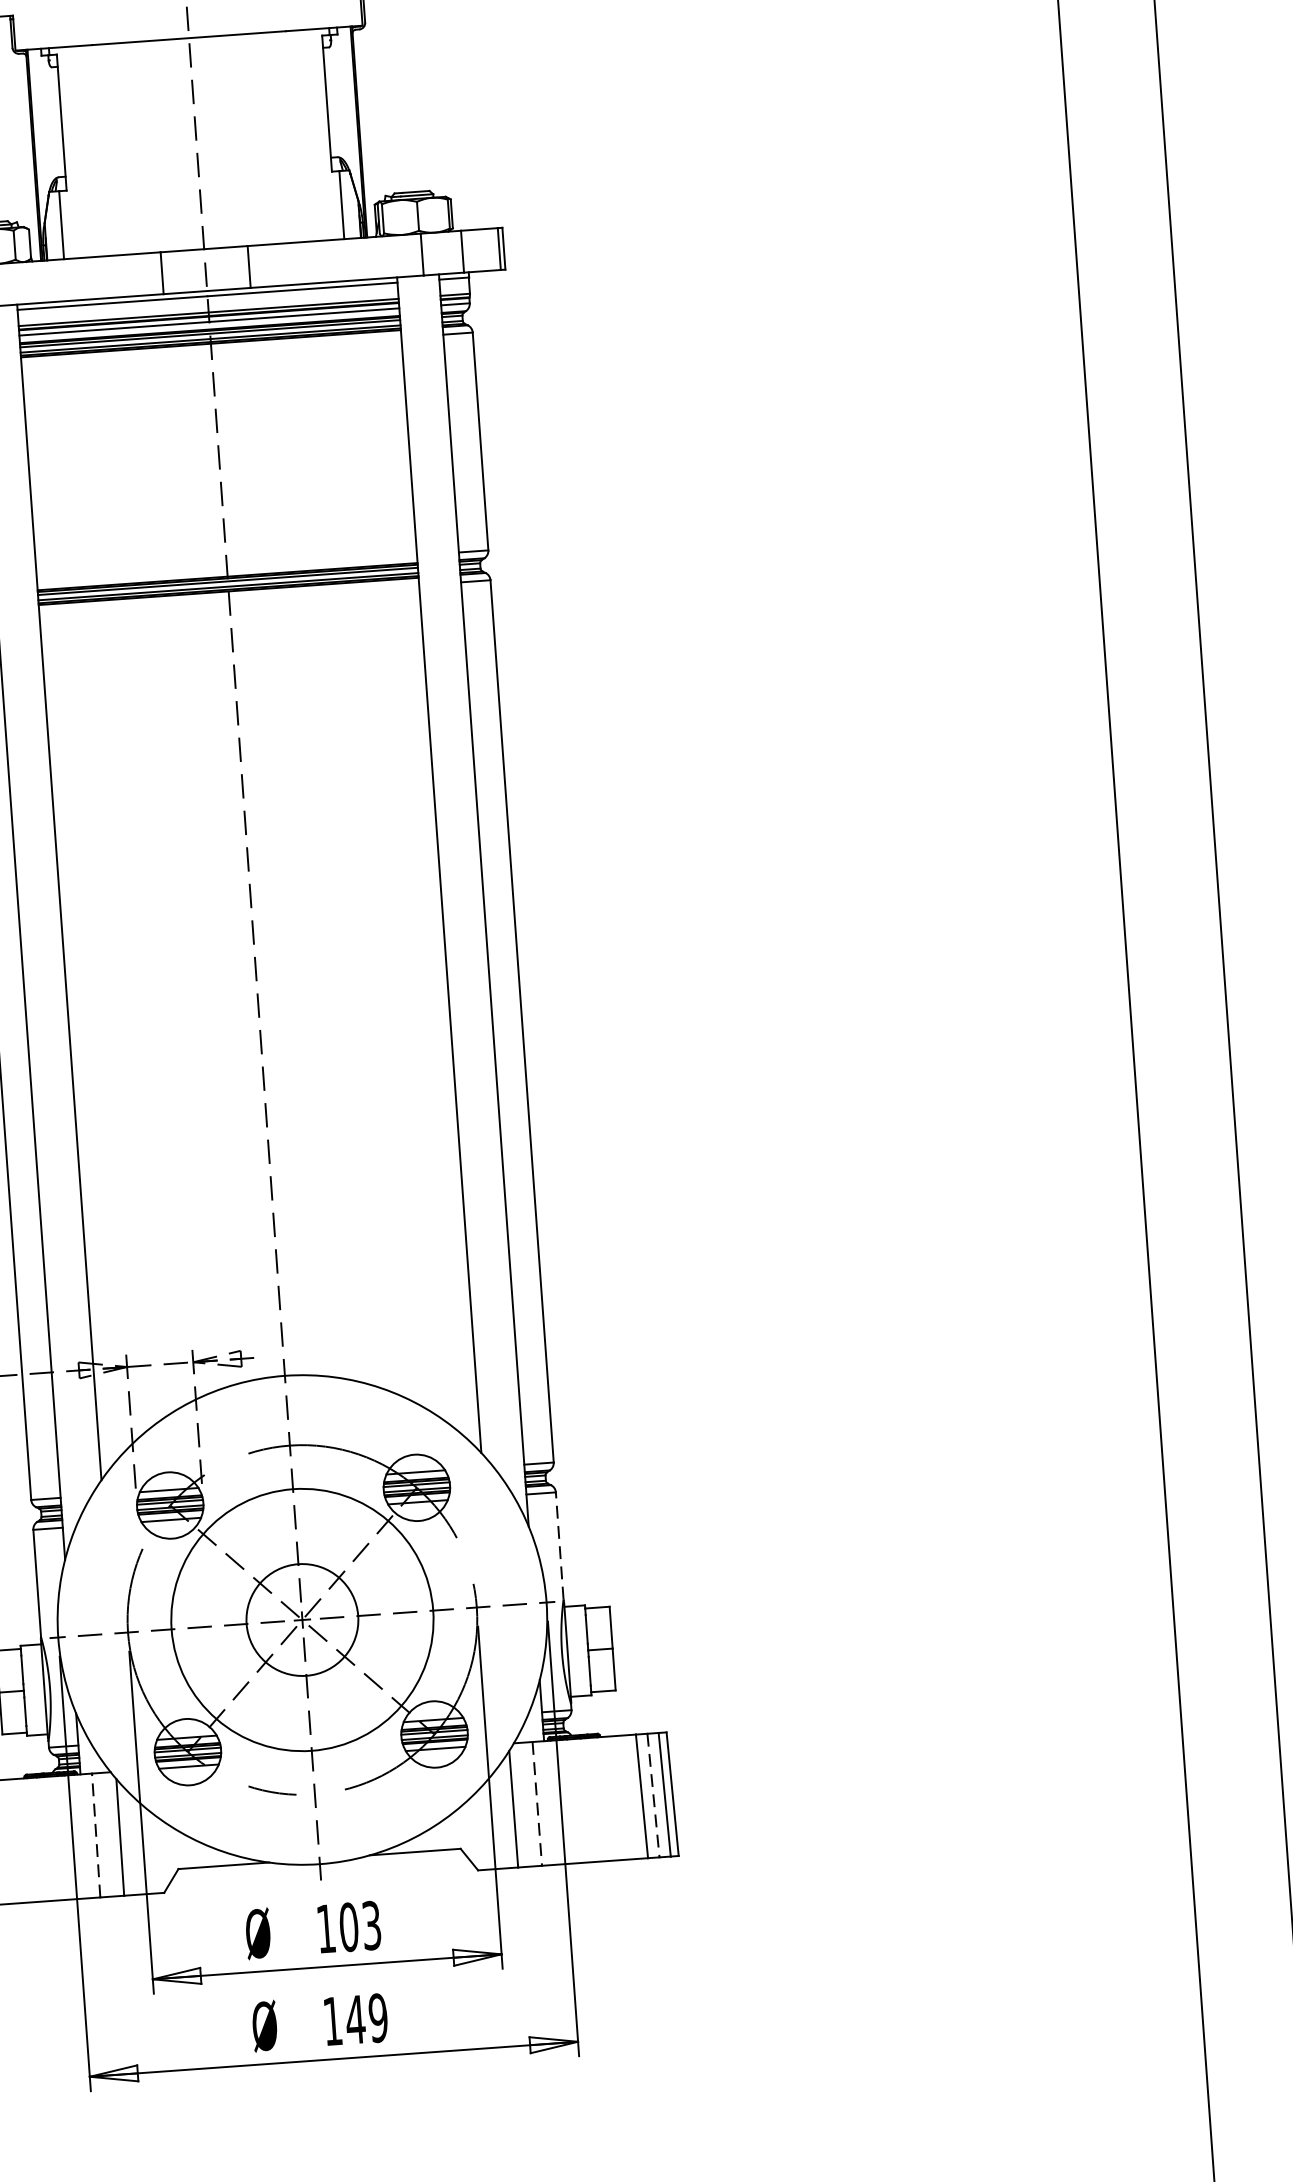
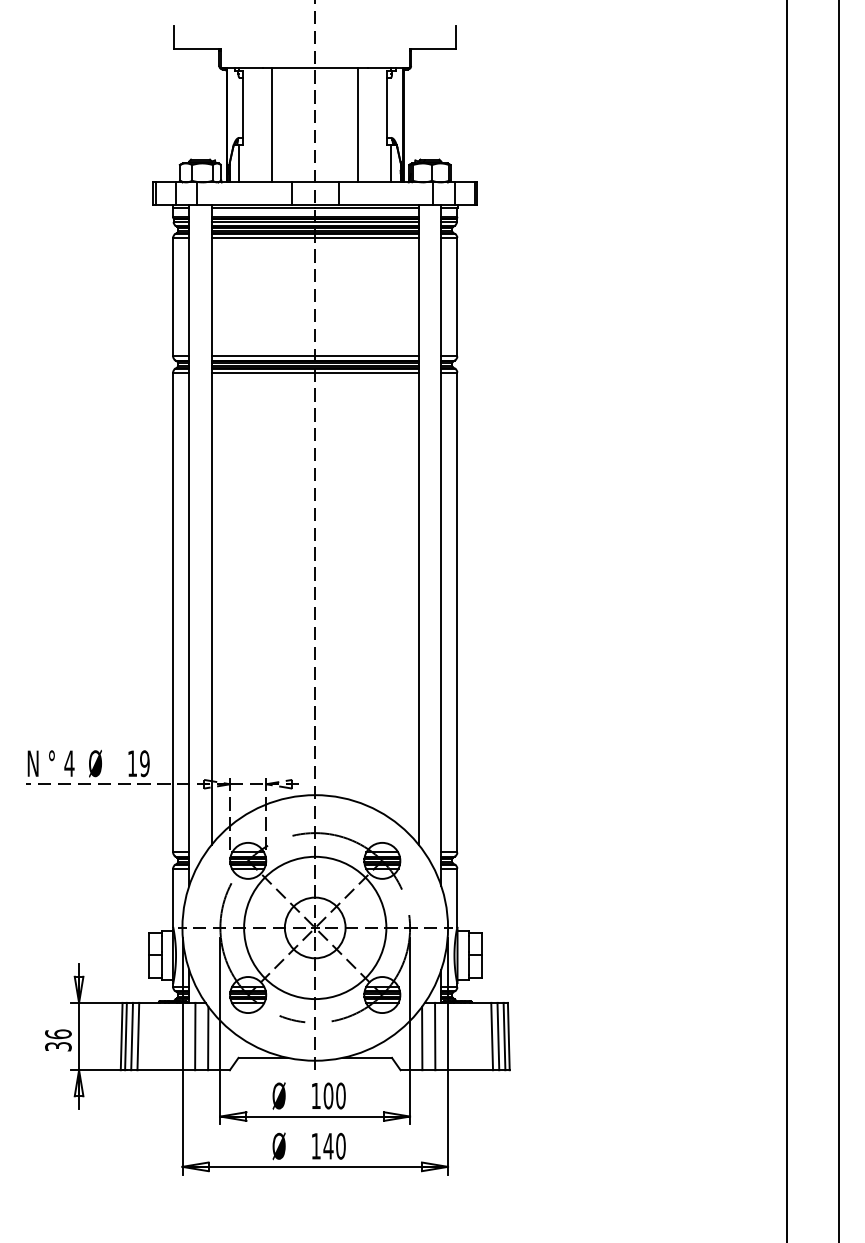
line: (276, 137) -> (358, 124), added
line: (117, 148) -> (272, 124), added
line: (210, 350) -> (314, 237), added
line: (225, 569) -> (314, 356), added
line: (227, 598) -> (314, 372), added
line: (559, 1545) -> (457, 897), dashed -> solid
line: (653, 1795) -> (498, 1036), dashed -> solid
line: (537, 1803) -> (435, 1036), dashed -> solid
line: (96, 1835) -> (195, 1036), dashed -> solid
text: (370, 1924) -> (340, 1095), 103 -> 100
text: (377, 2018) -> (340, 1146), 149 -> 140

